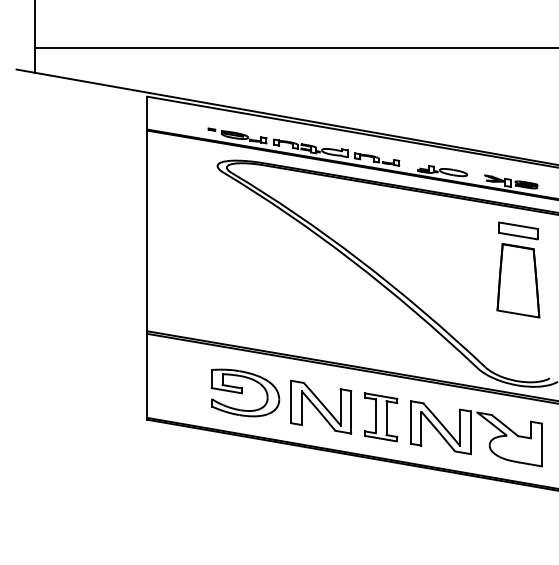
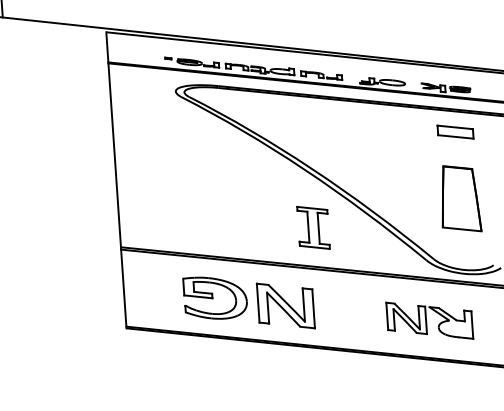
part: (518, 280) -> (460, 198), moved
part: (381, 417) -> (313, 227), moved
part: (476, 433) -> (429, 320), size x0.7

